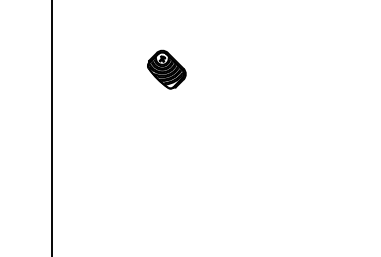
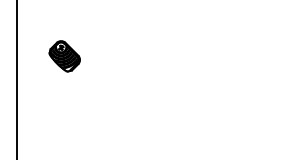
part: (166, 69) -> (64, 56), moved

